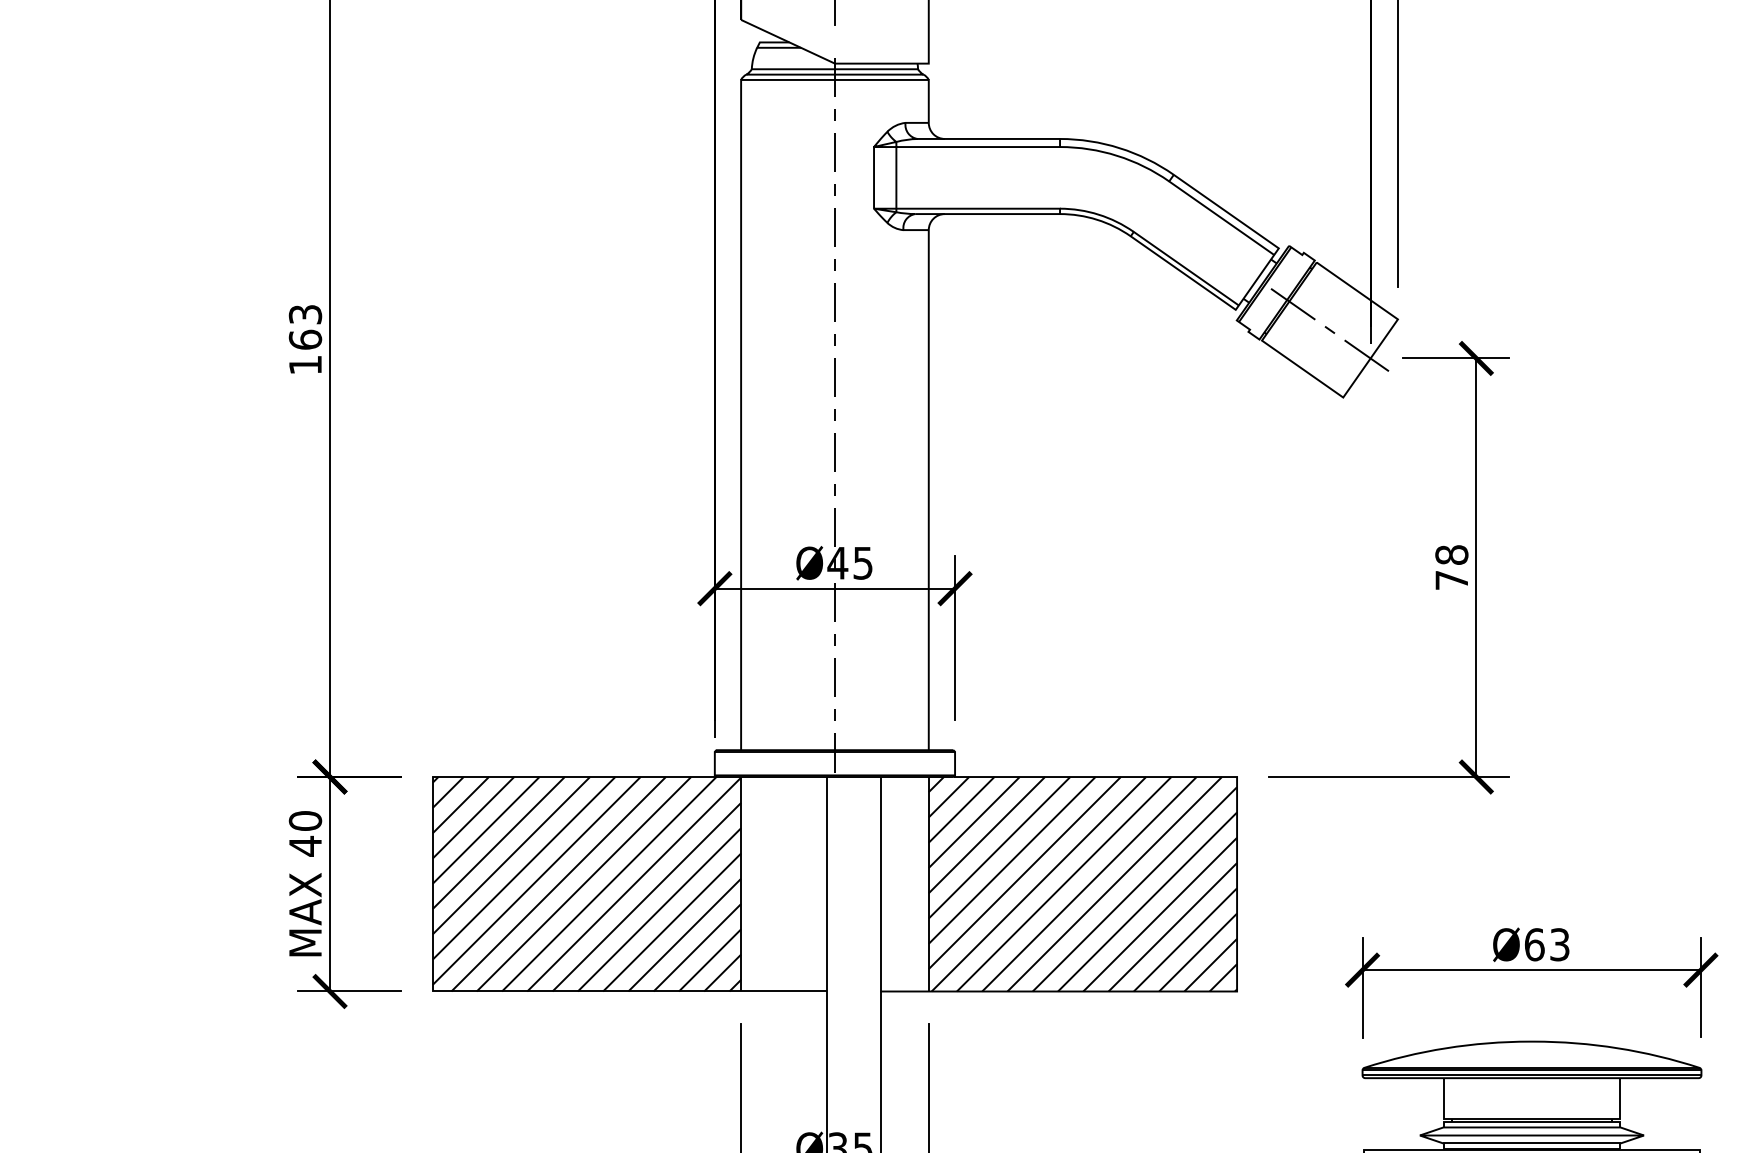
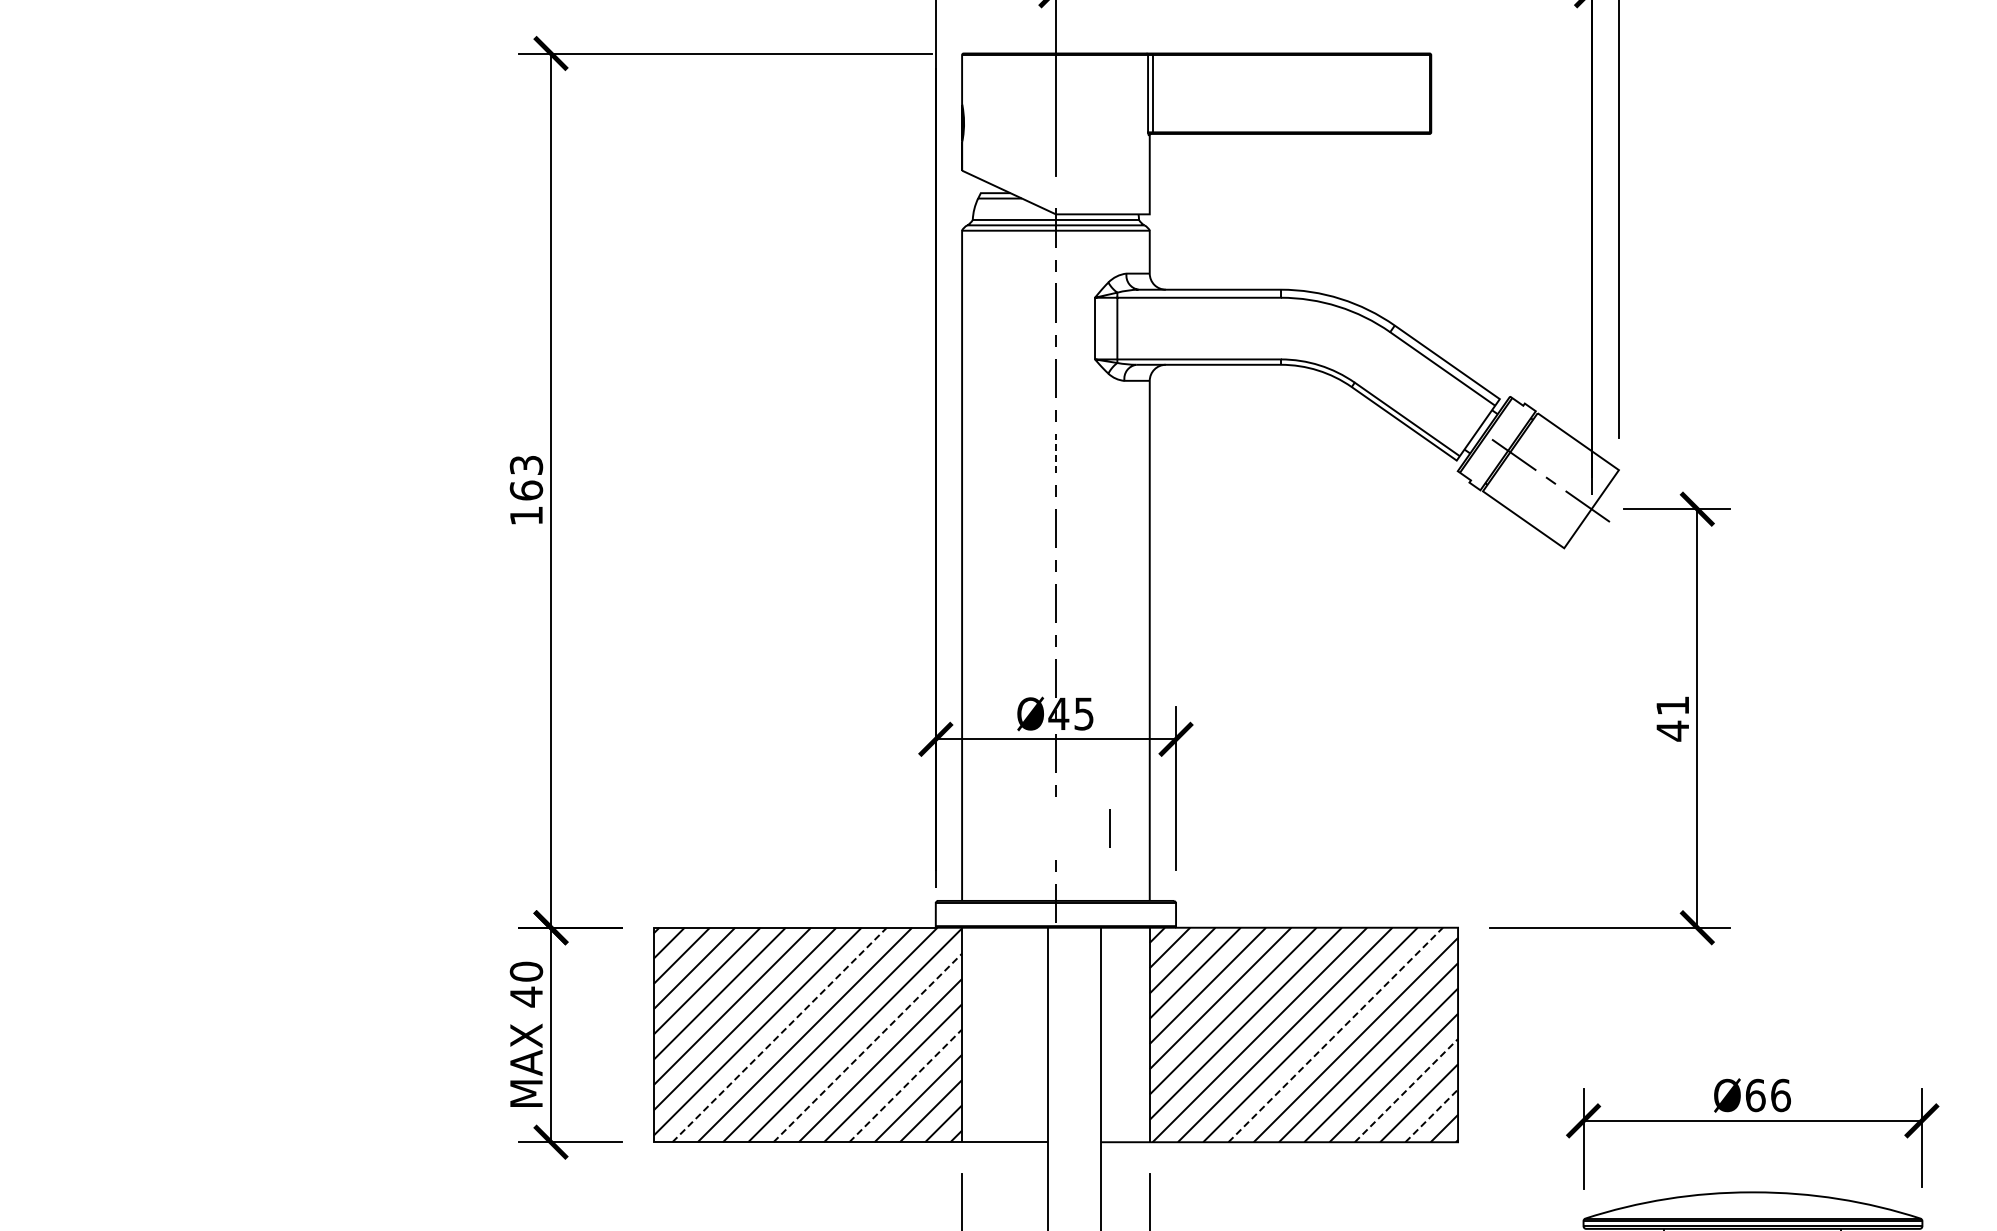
line: (834, 302) -> (1055, 453), solid -> dashed
text: (1451, 567) -> (1672, 718), 78 -> 41
line: (834, 677) -> (1109, 828), moved
line: (558, 883) -> (779, 1034), solid -> dashed
line: (1114, 883) -> (1335, 1034), solid -> dashed
line: (647, 896) -> (868, 1047), solid -> dashed
line: (684, 934) -> (905, 1085), solid -> dashed
line: (1185, 939) -> (1406, 1090), solid -> dashed
text: (1560, 944) -> (1781, 1095), Ø63 -> Ø66
line: (1211, 964) -> (1432, 1115), solid -> dashed

